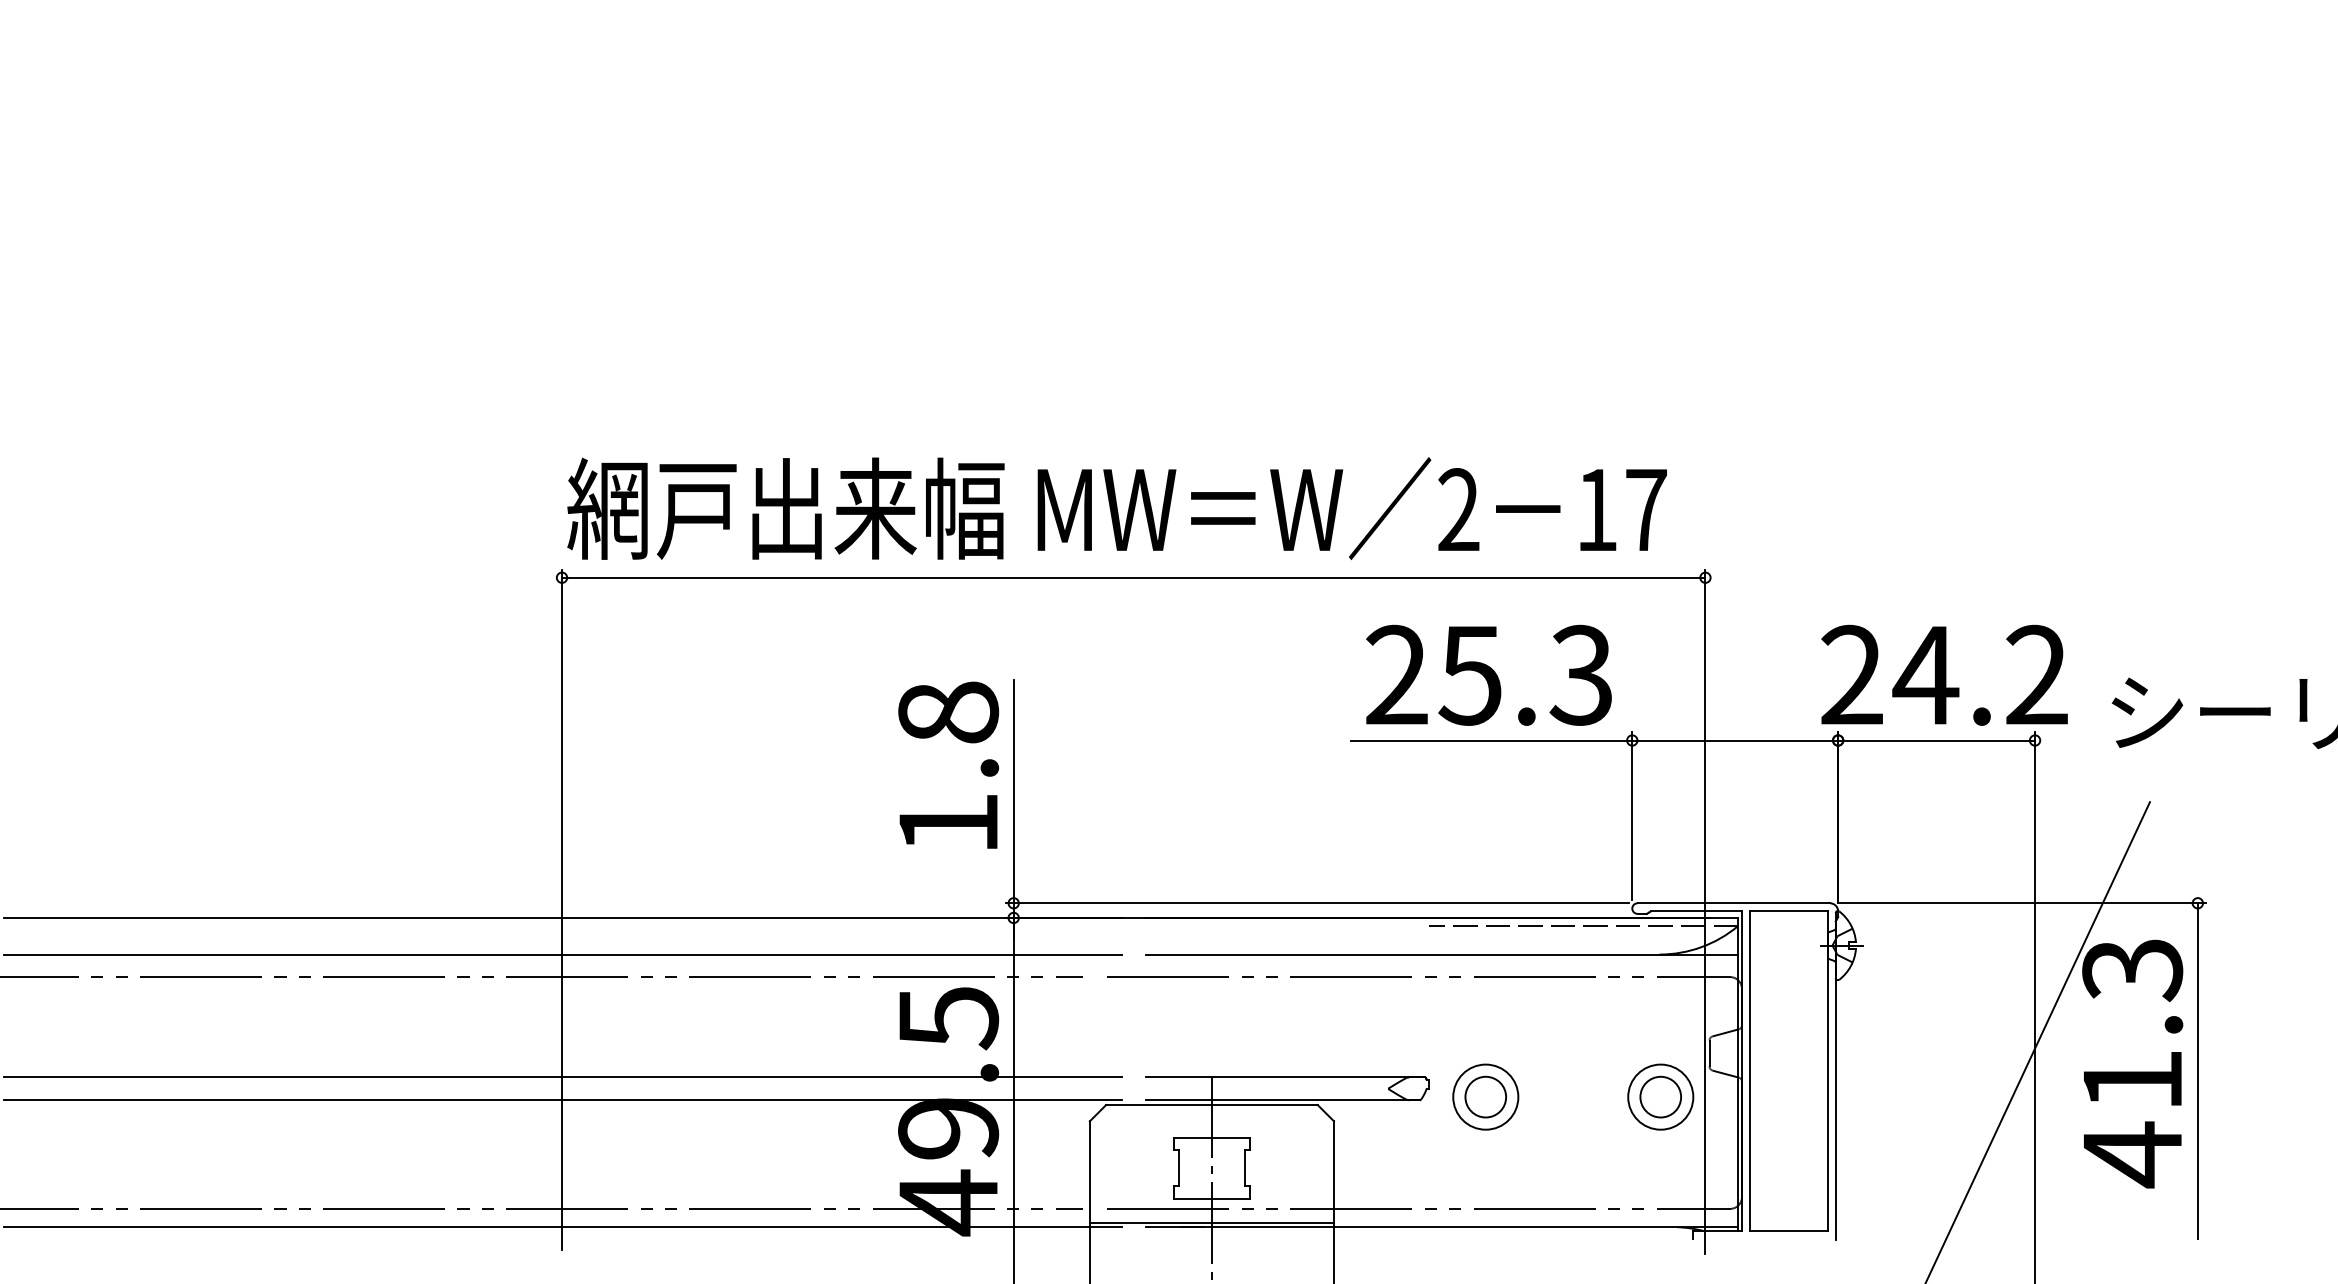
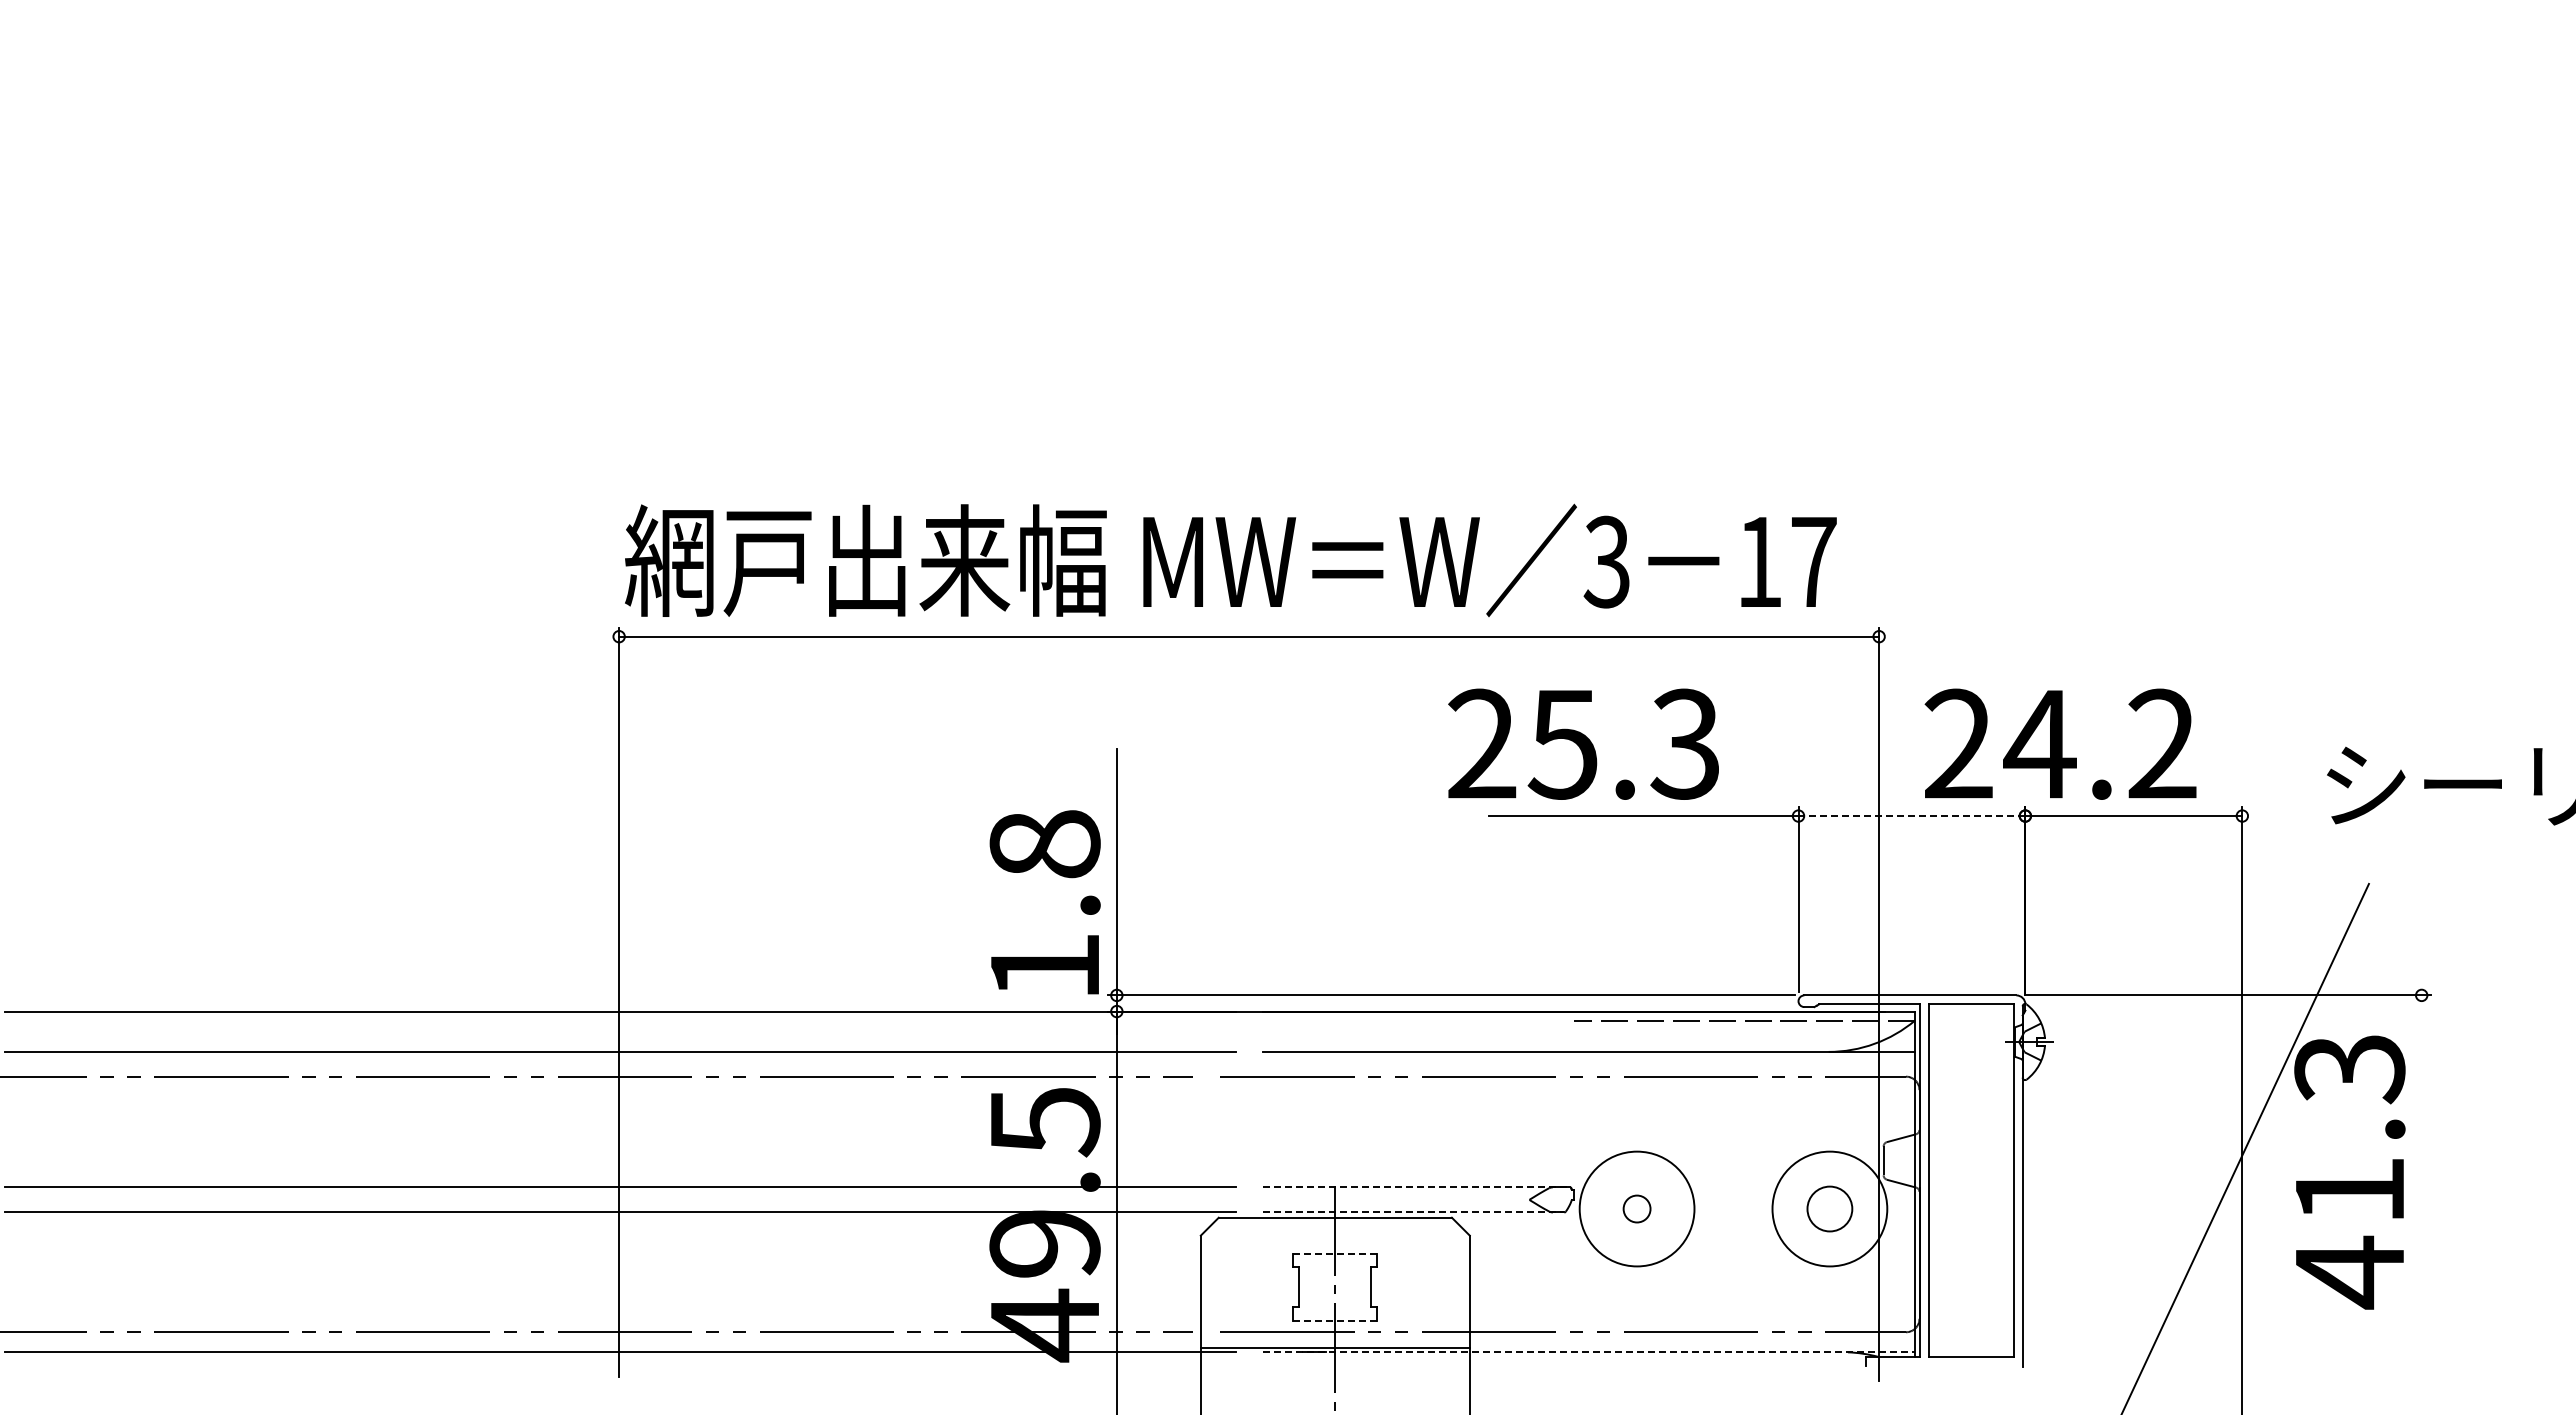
text: (1458, 510) -> (1606, 562), 2 -> 3
text: (1488, 674) -> (1583, 743), moved
text: (1944, 674) -> (2060, 743), moved
line: (1734, 740) -> (1911, 816), solid -> dashed
text: (948, 765) -> (1044, 902), moved
line: (2197, 1071) -> (2421, 1180), removed
line: (1285, 1077) -> (1416, 1187), solid -> dashed
circle: (1485, 1096) -> (1636, 1208), size x0.6
circle: (1485, 1096) -> (1636, 1208), size x1.6
circle: (1660, 1096) -> (1829, 1208), size x1.6
line: (1282, 1100) -> (1413, 1212), solid -> dashed
line: (1212, 1137) -> (1335, 1253), solid -> dashed
line: (1212, 1198) -> (1335, 1320), solid -> dashed
line: (1442, 1227) -> (1589, 1352), solid -> dashed

